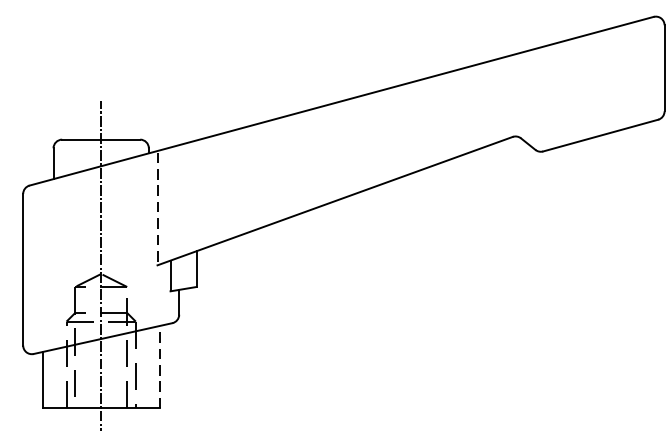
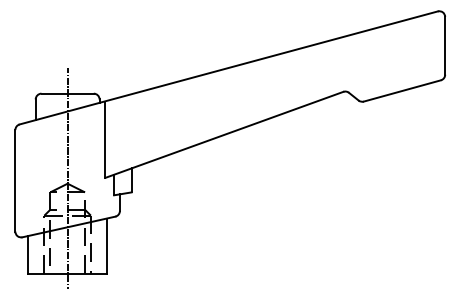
line: (157, 209) -> (105, 140), dashed -> solid
line: (159, 367) -> (106, 246), dashed -> solid

